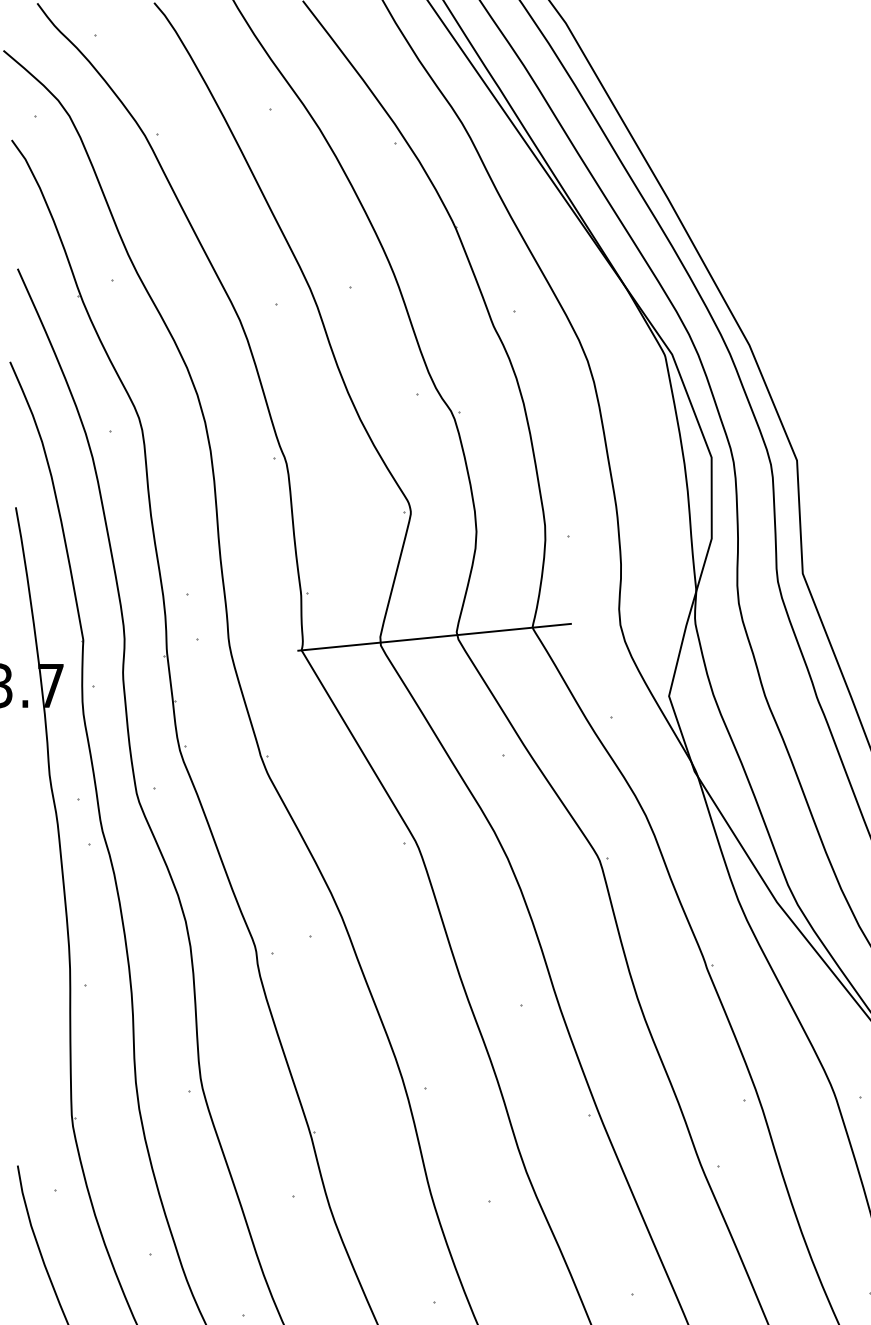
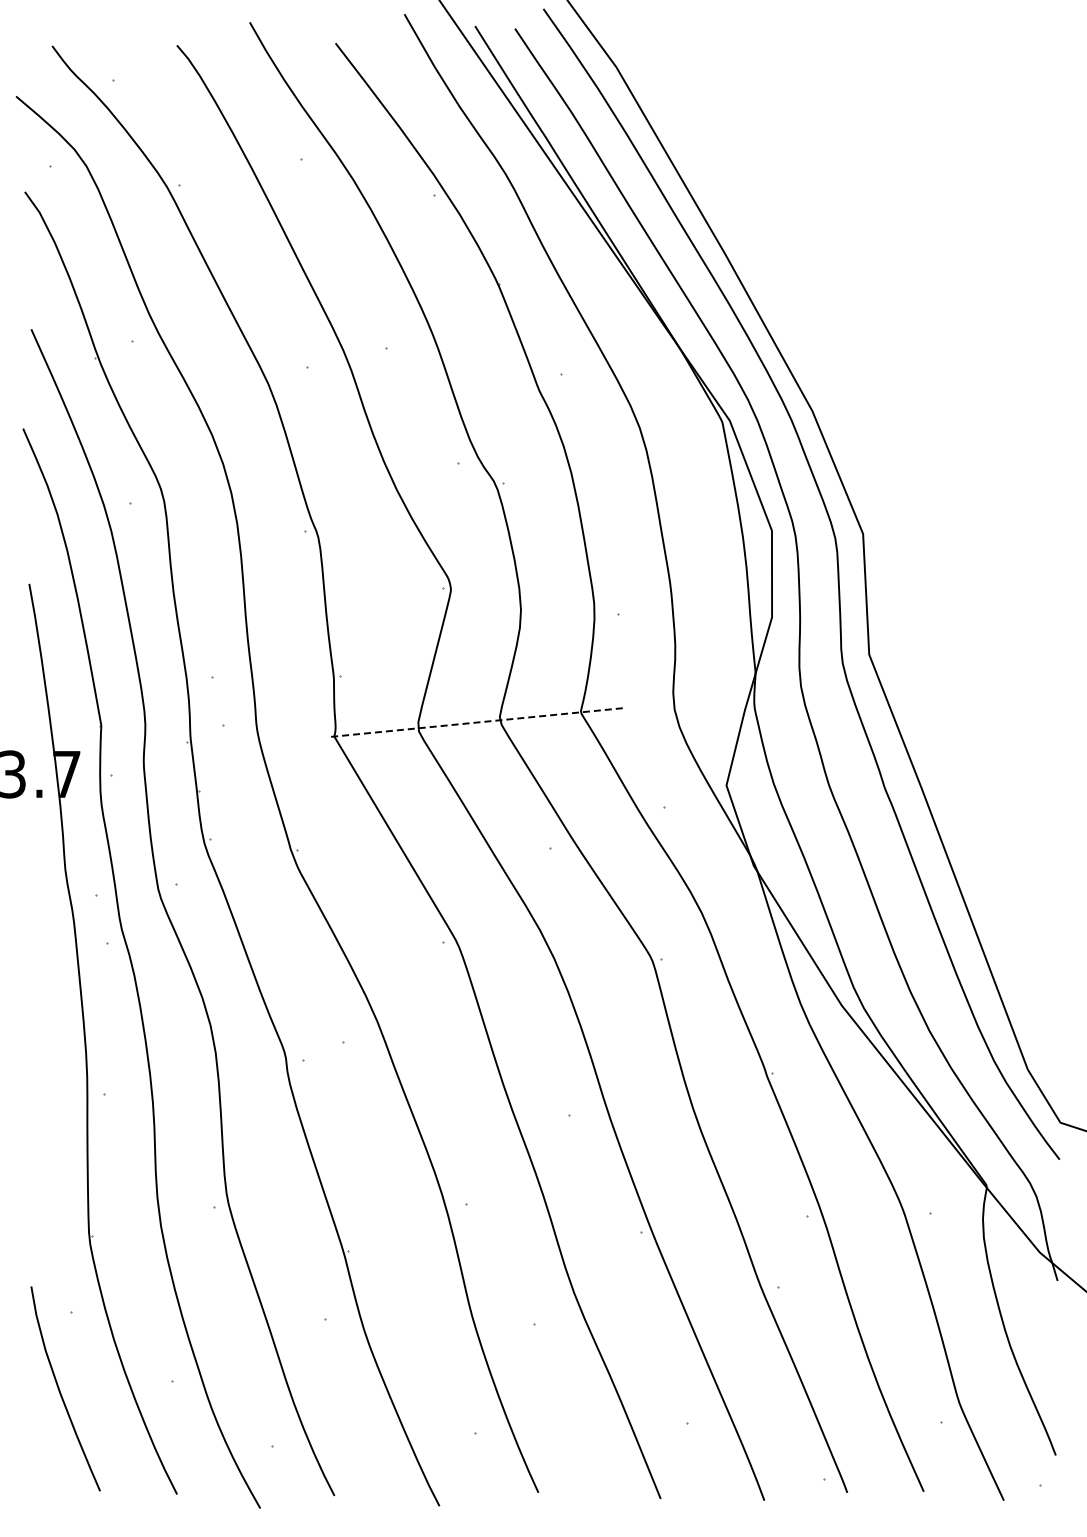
line: (433, 637) -> (475, 722), solid -> dashed

